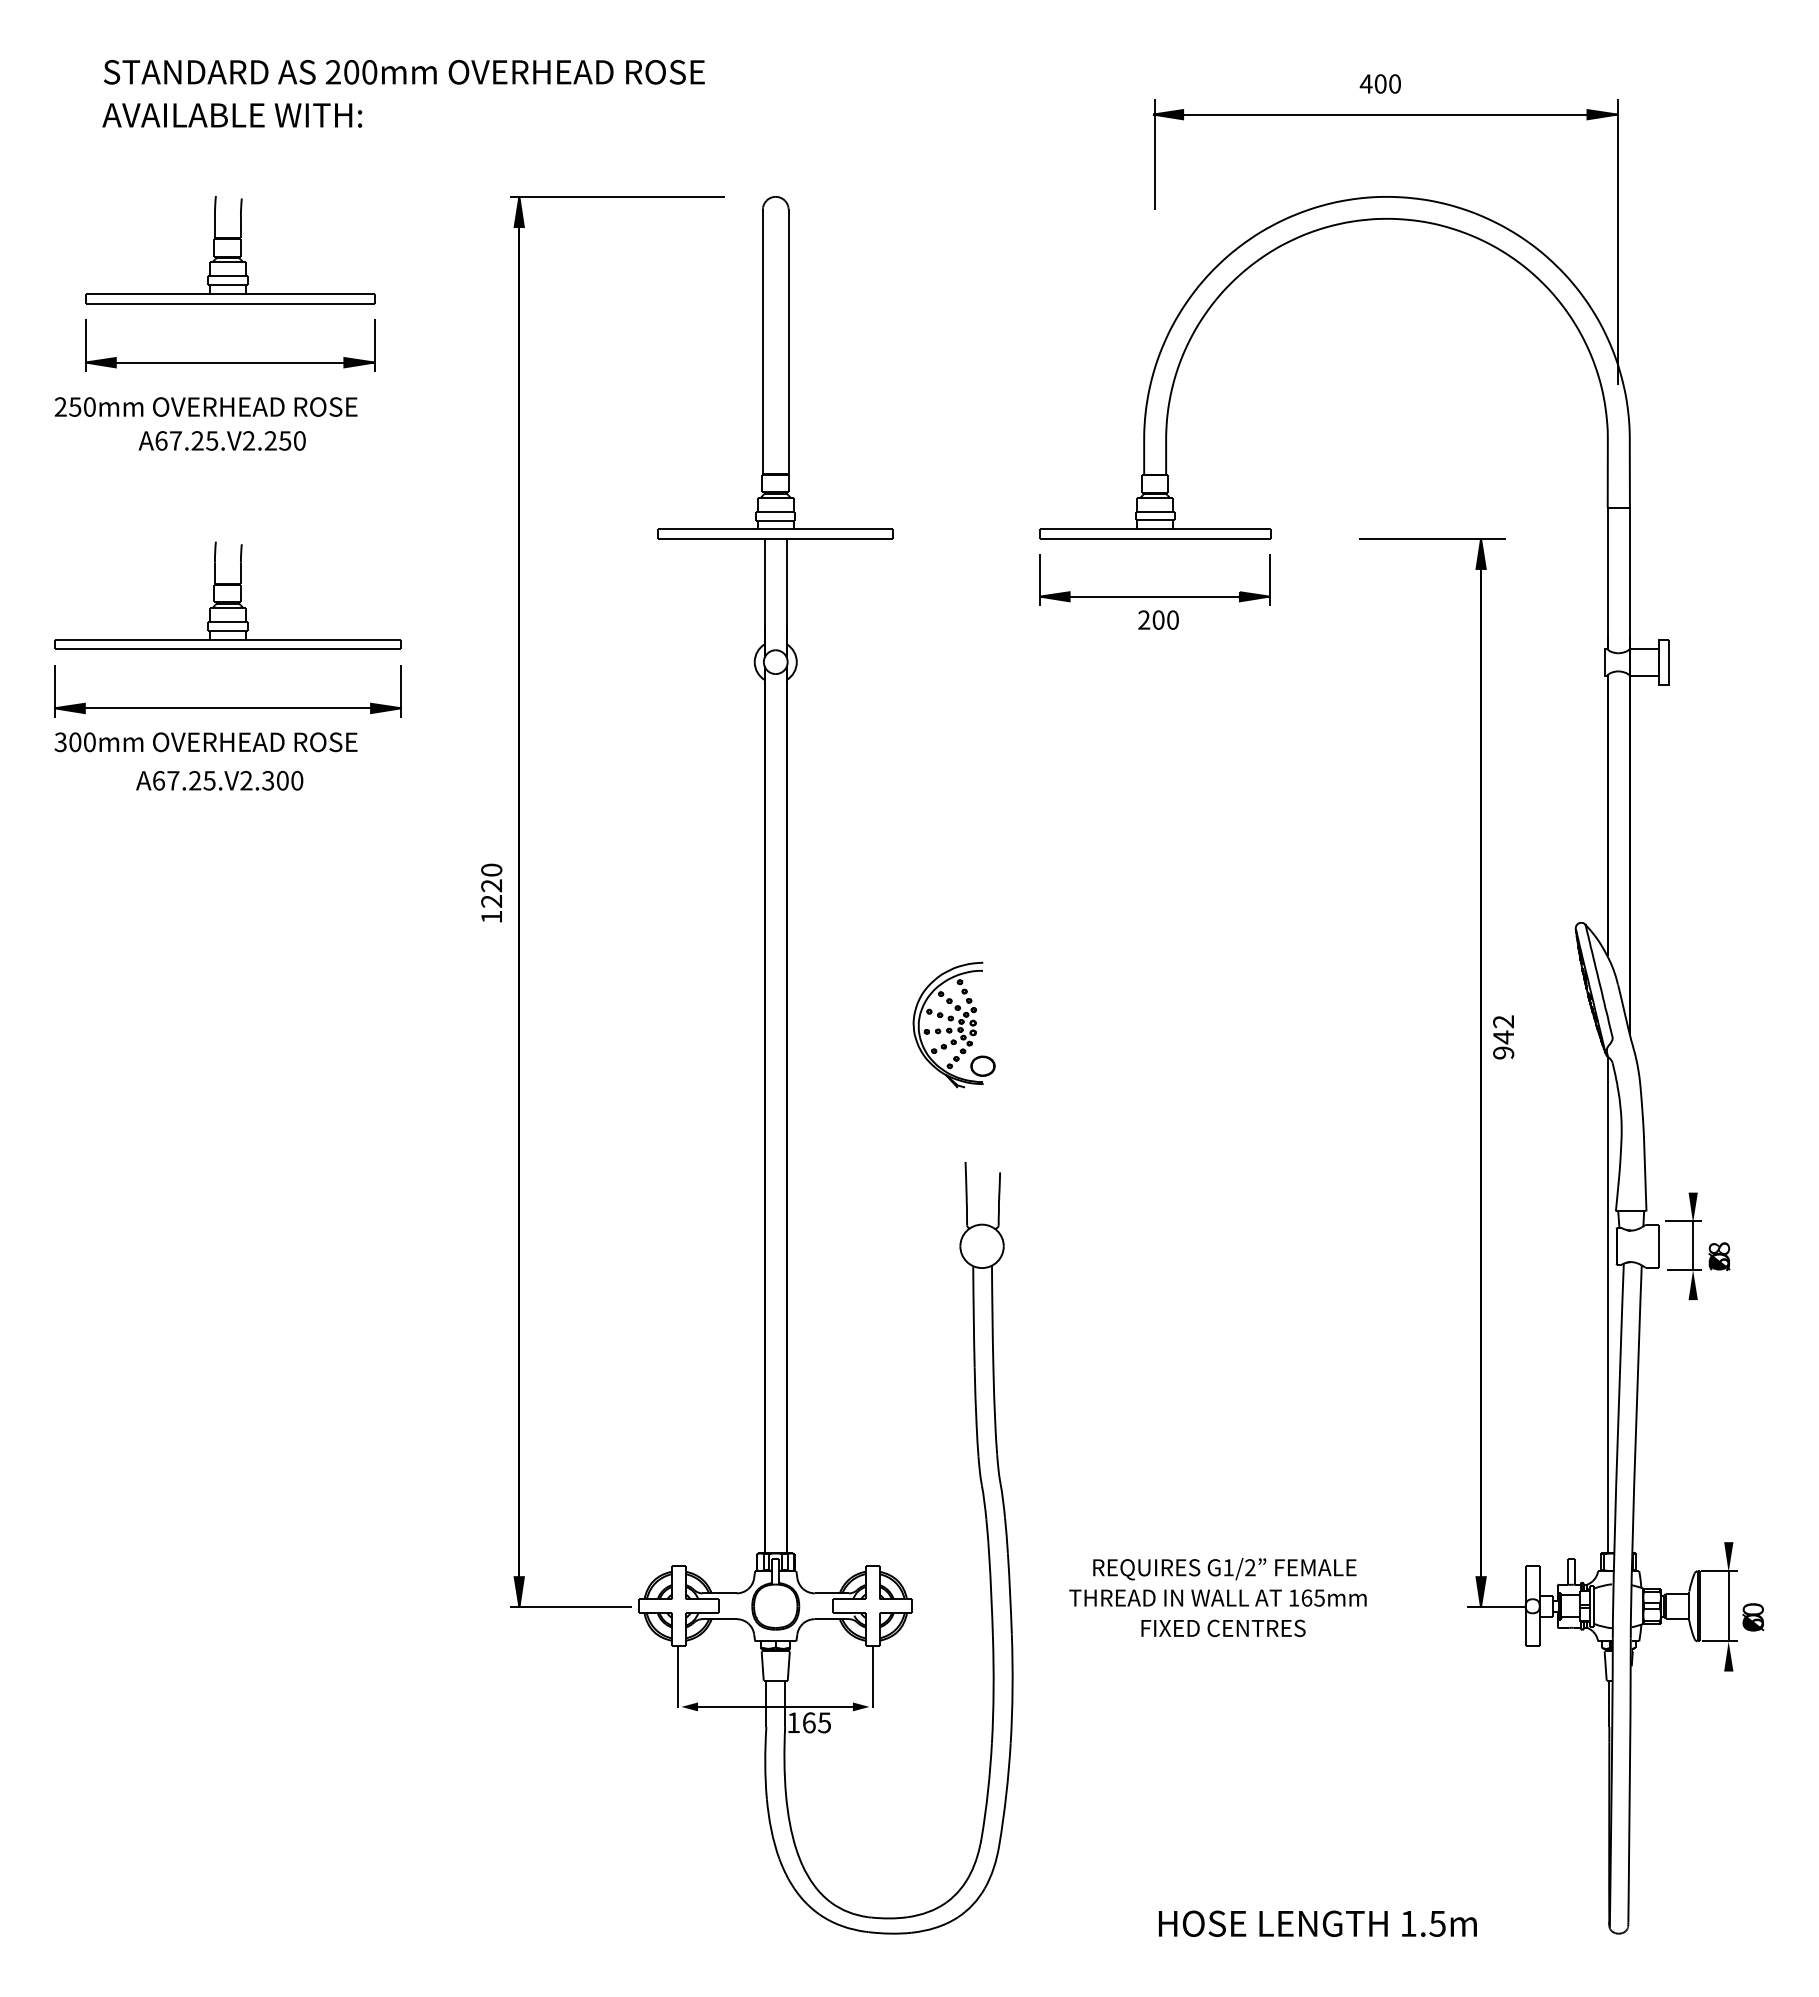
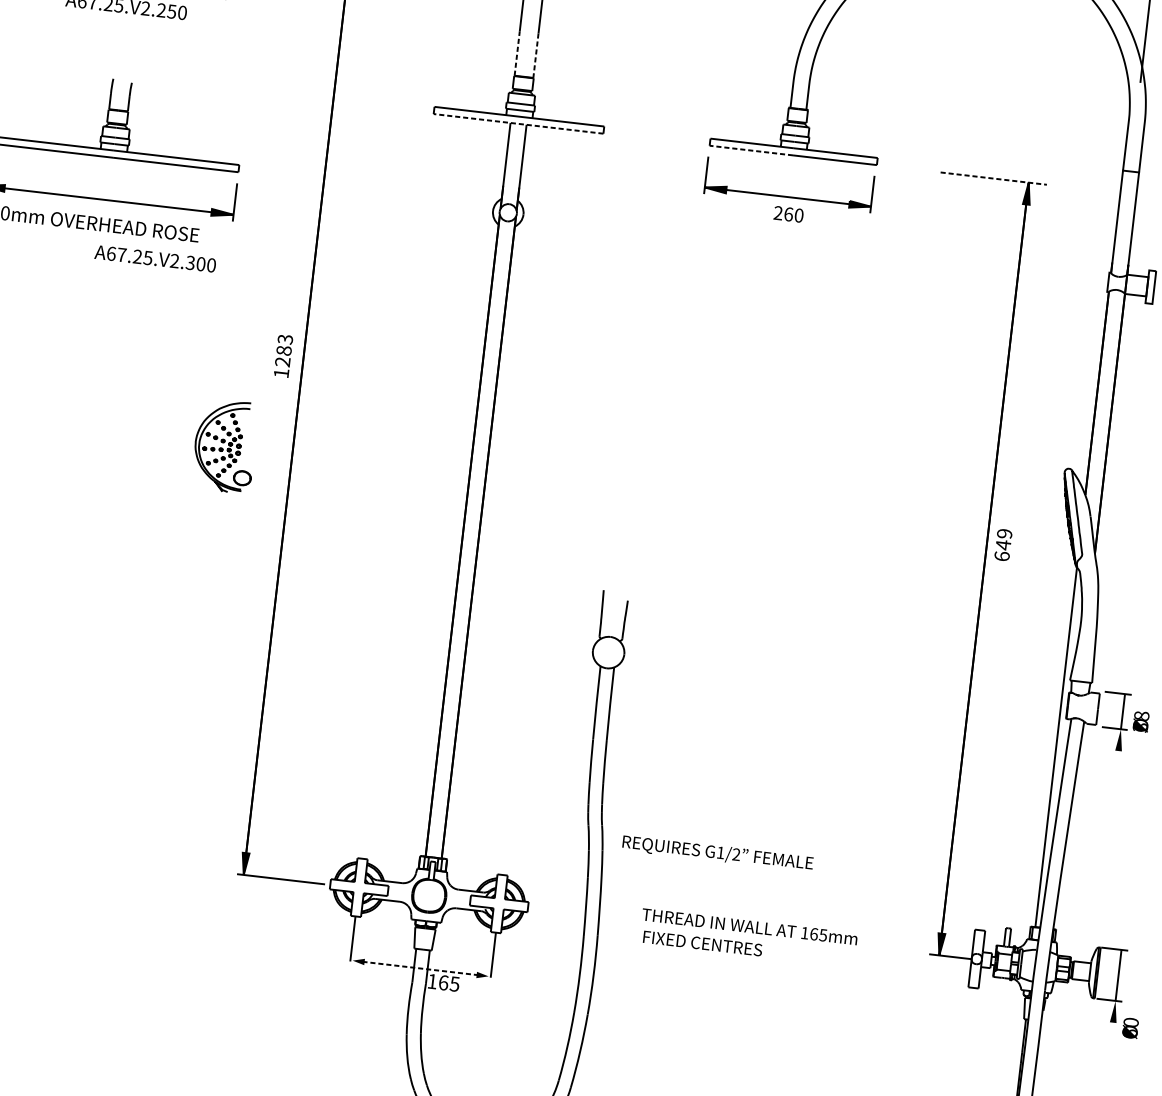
line: (762, 443) -> (516, 53), solid -> dashed
line: (788, 443) -> (535, 55), solid -> dashed
line: (1097, 538) -> (751, 150), solid -> dashed
line: (1433, 538) -> (994, 178), solid -> dashed
line: (775, 539) -> (518, 124), solid -> dashed
text: (1158, 619) -> (788, 213), 200 -> 260
text: (219, 780) -> (155, 258), moved
text: (491, 877) -> (284, 344), 1220 -> 1283
part: (953, 1024) -> (224, 445), moved
text: (1503, 1037) -> (1003, 545), 942 -> 649
fill: (1692, 1207) -> (1125, 683), removed
fill: (1728, 1557) -> (1122, 940), removed
text: (1224, 1569) -> (717, 853), moved
text: (1753, 1617) -> (1130, 1028), moved
text: (1223, 1627) -> (702, 942), moved
line: (775, 1706) -> (420, 968), solid -> dashed

